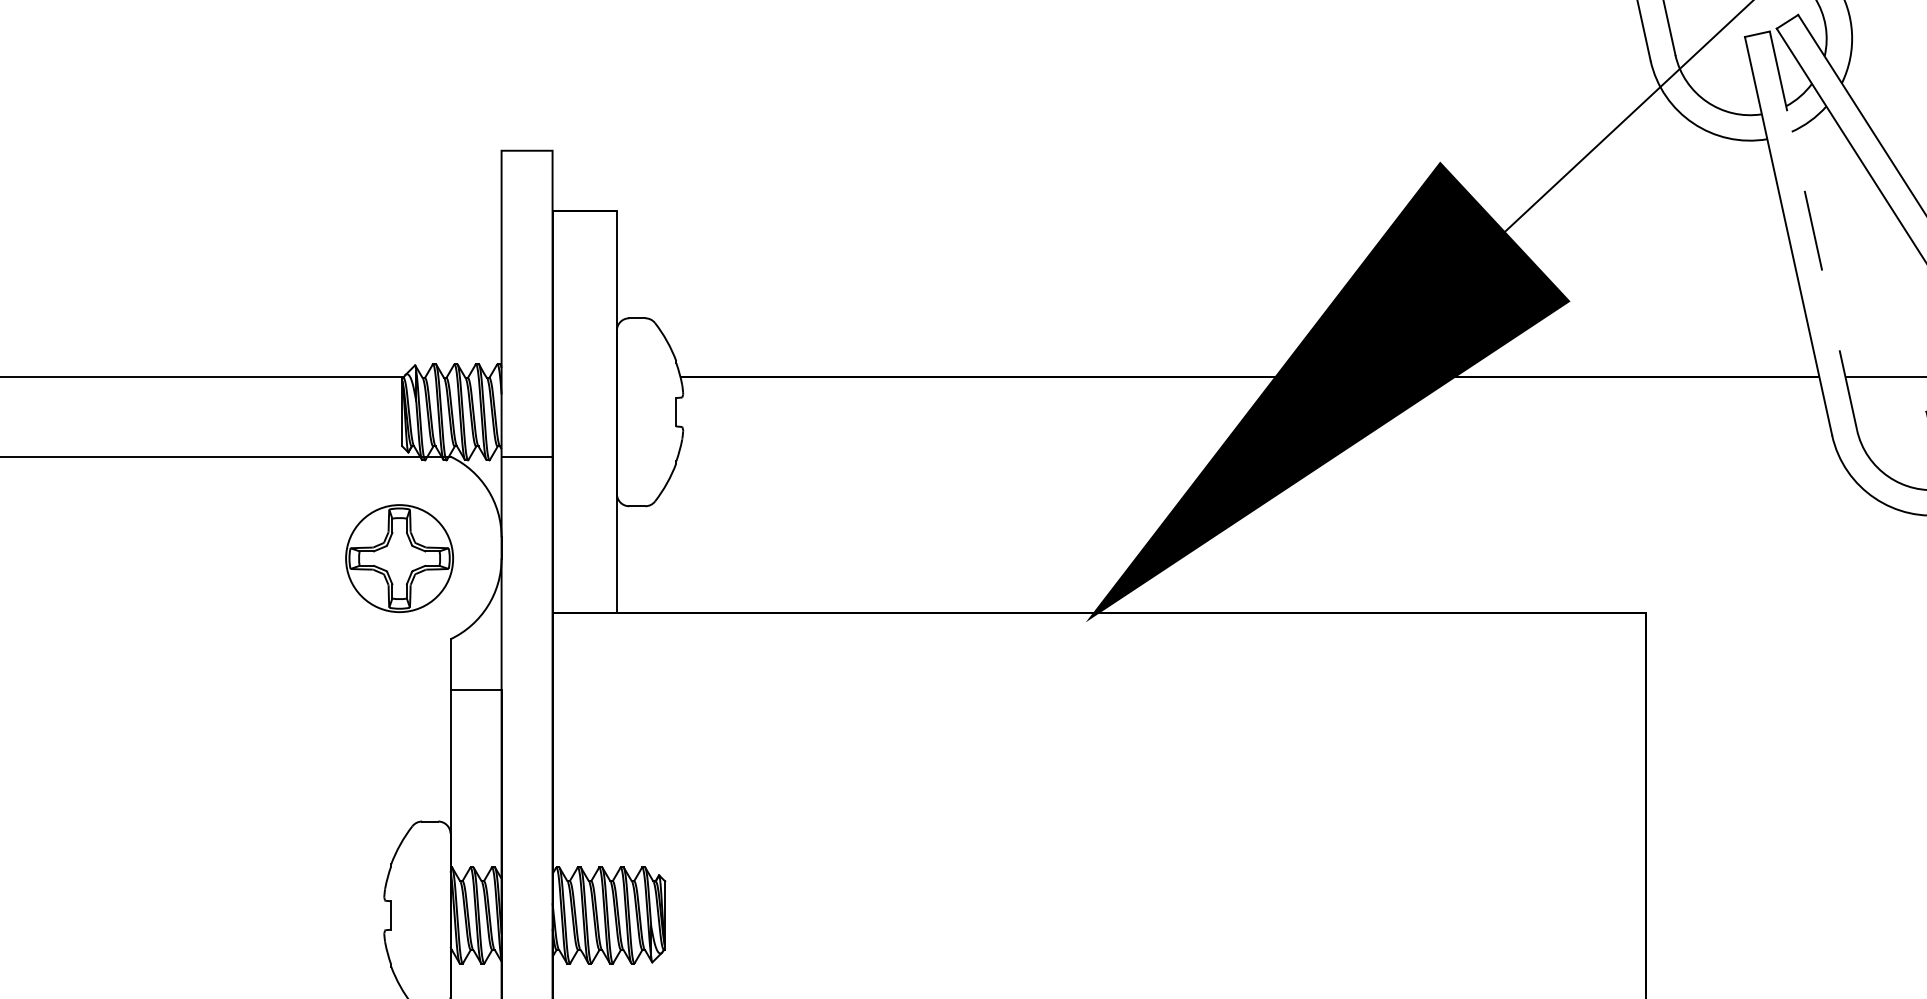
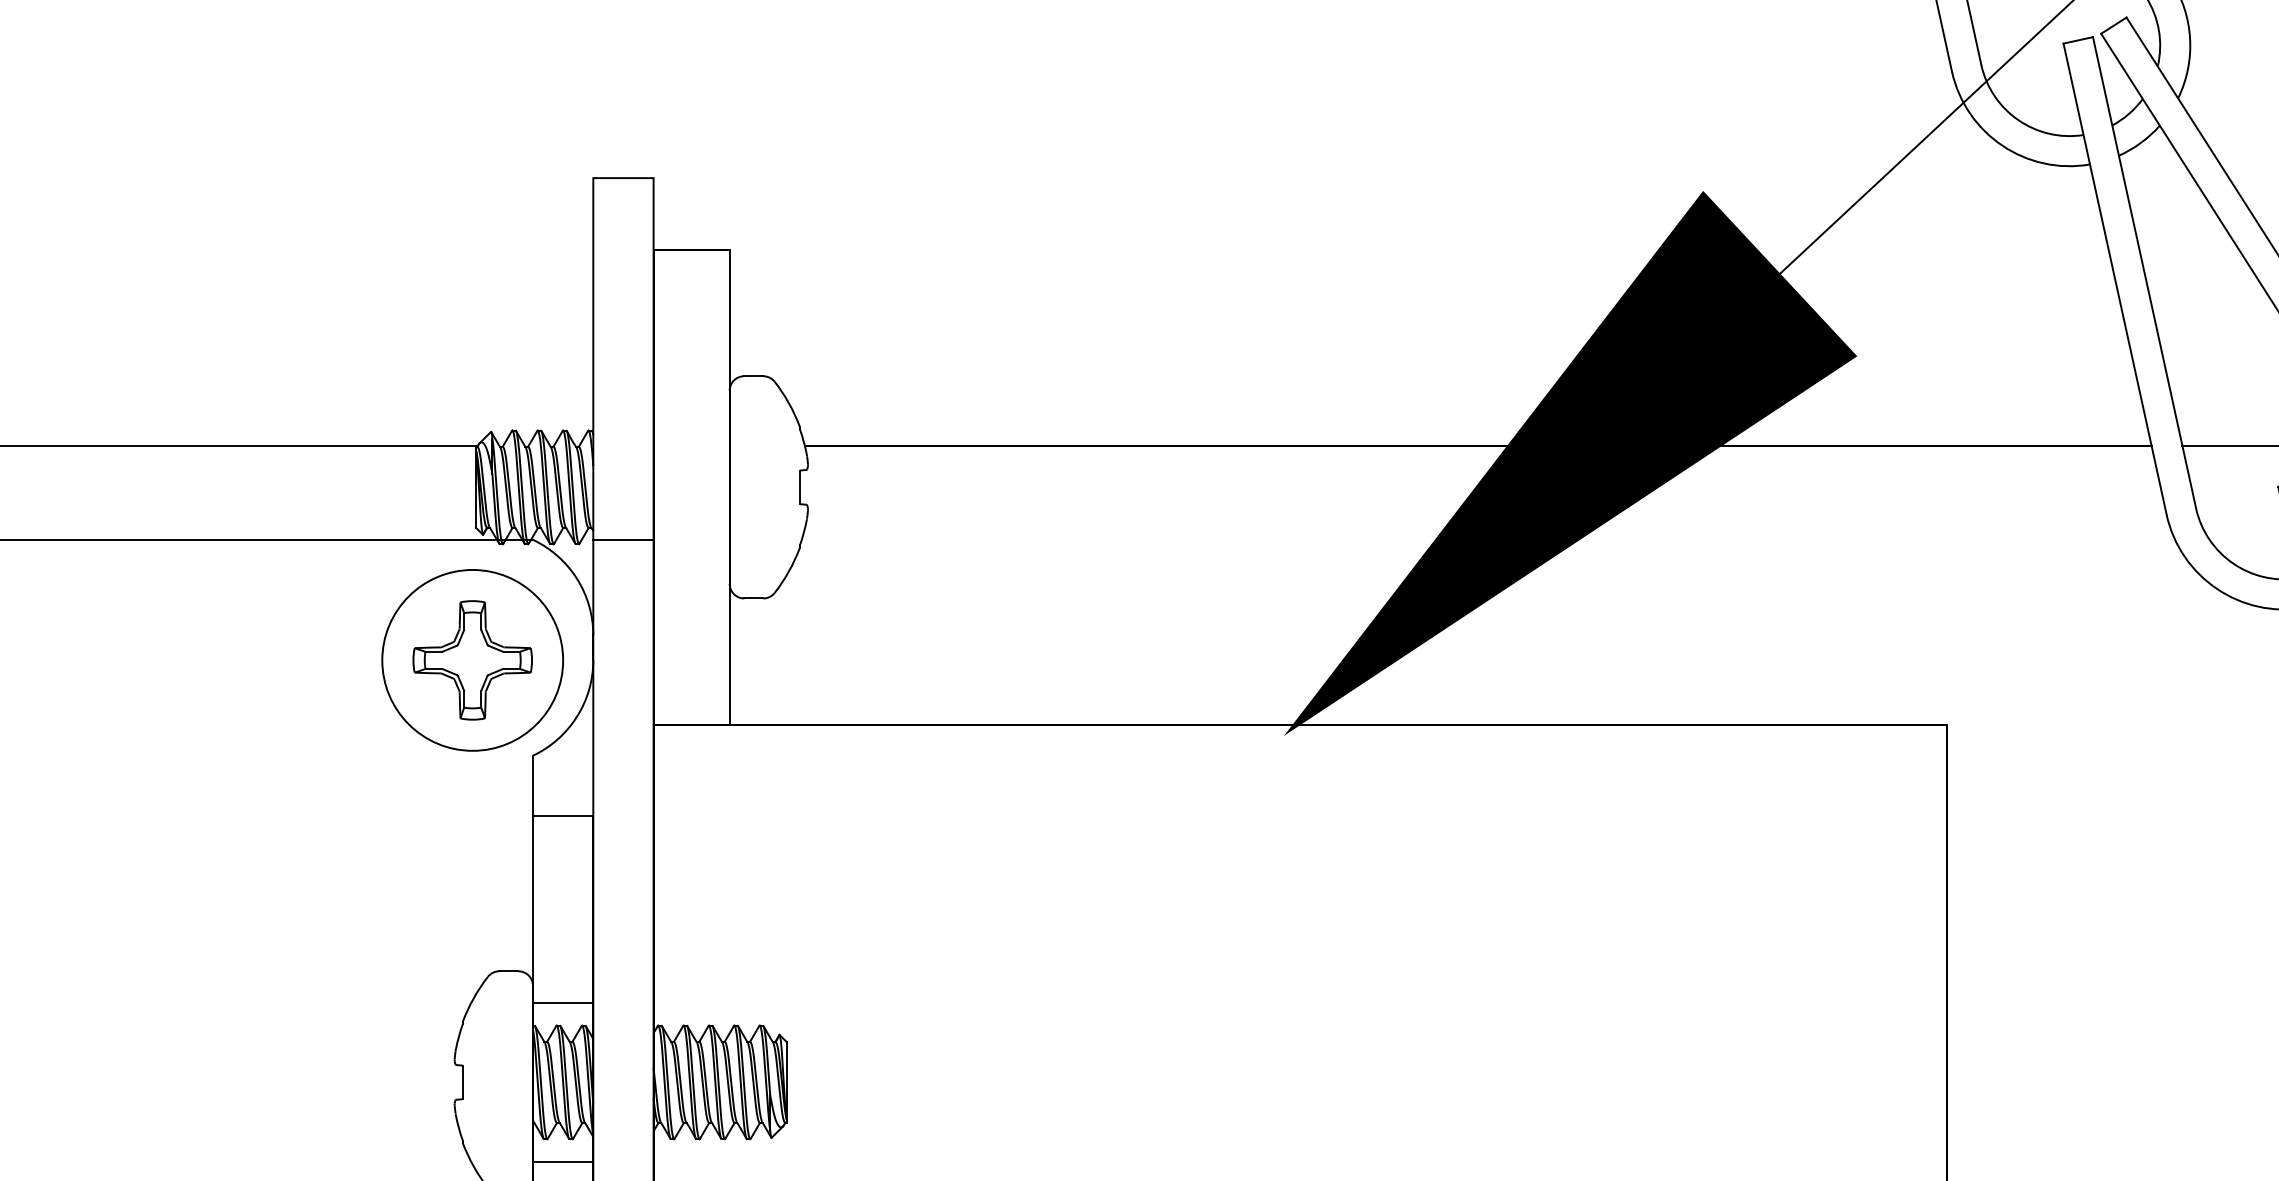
line: (1813, 231) -> (2144, 273), dashed -> solid
circle: (399, 557) -> (472, 659), size x1.43
line: (476, 848) -> (563, 1003), added
line: (476, 982) -> (563, 1161), added

